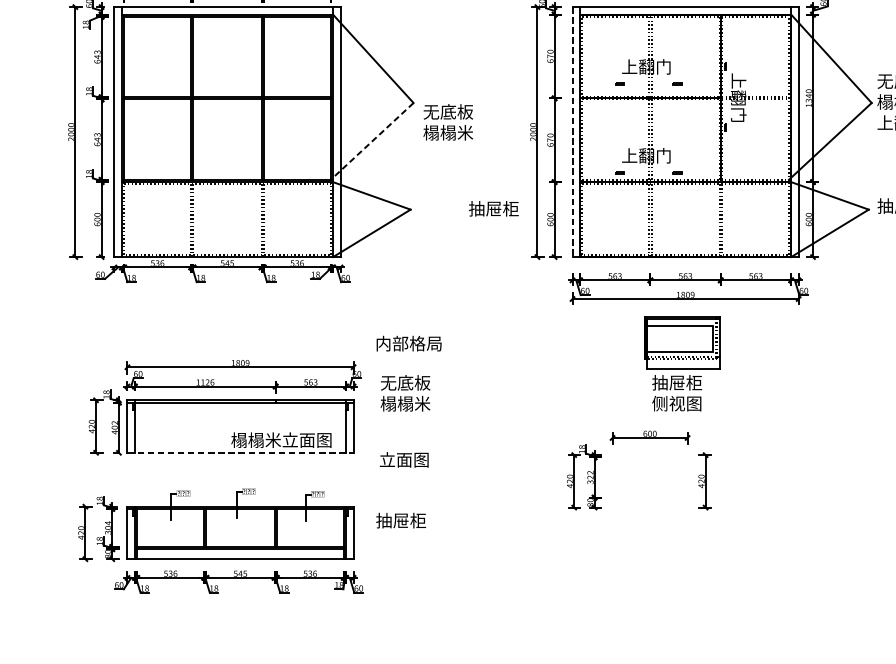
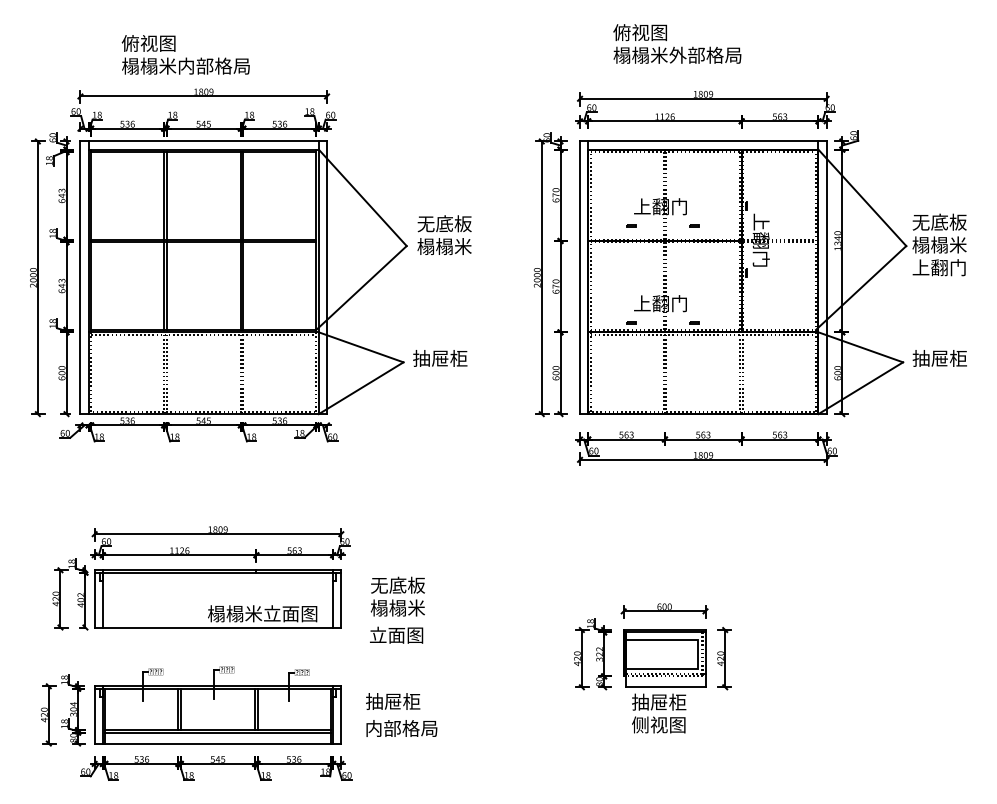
text: (448, 121) -> (444, 234), moved
line: (572, 132) -> (580, 278), dashed -> solid
line: (372, 141) -> (361, 287), dashed -> solid
text: (494, 208) -> (440, 358), moved
text: (408, 343) -> (401, 728), moved
part: (682, 363) -> (664, 681), moved
text: (405, 393) -> (397, 596), moved
line: (240, 452) -> (218, 627), dashed -> solid

